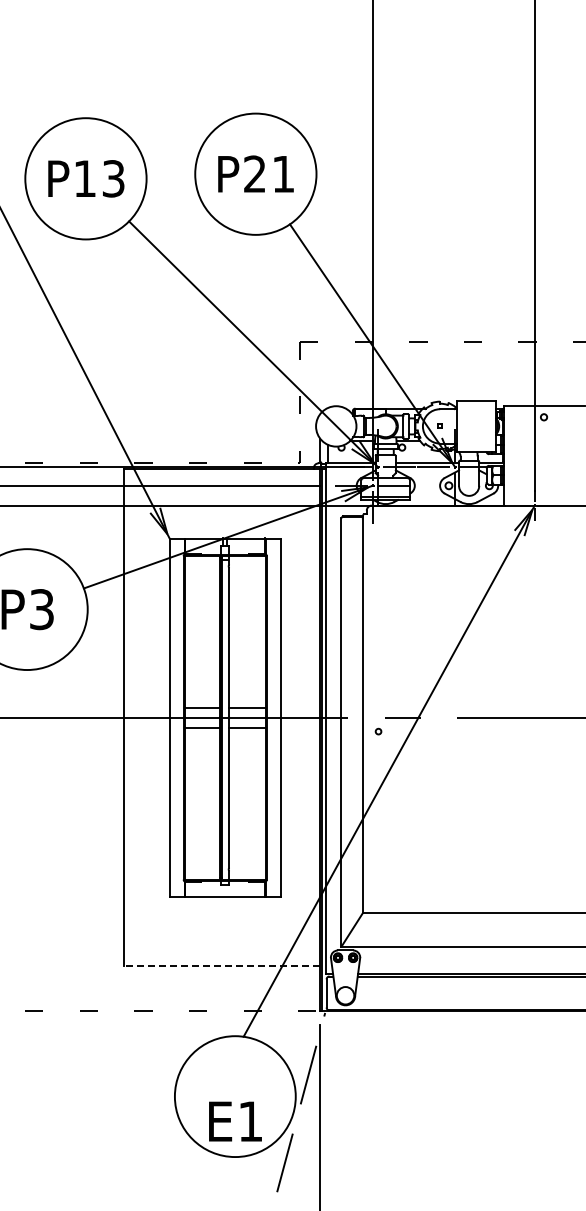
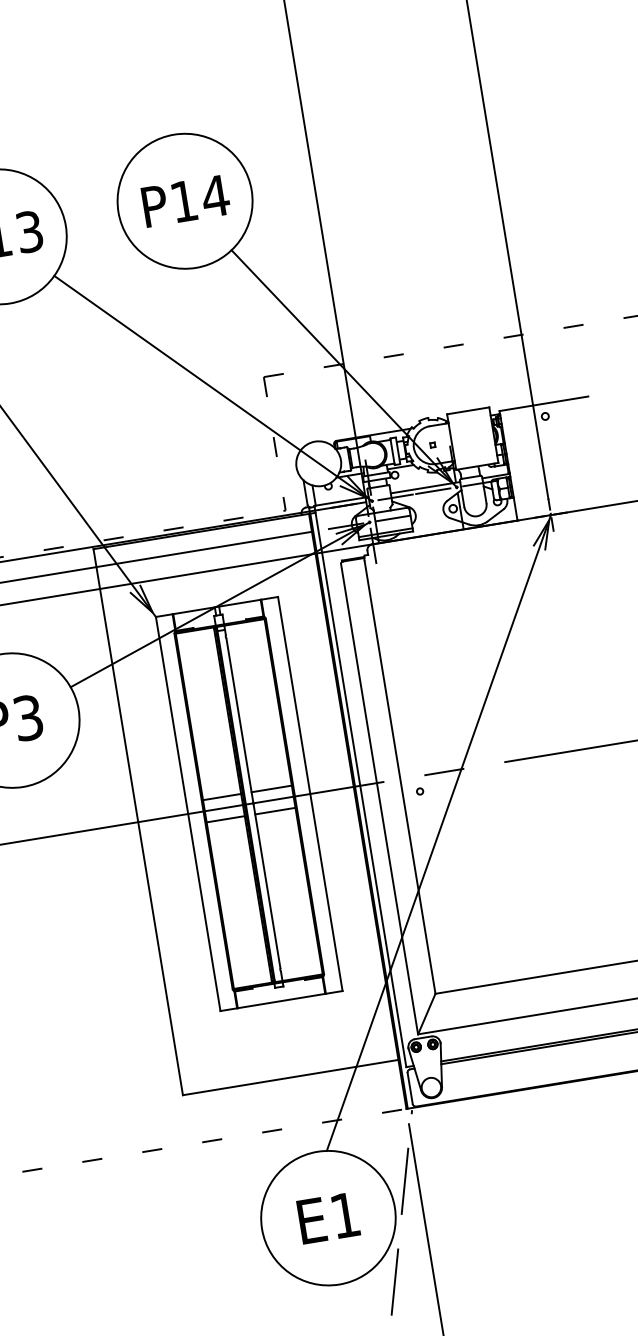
text: (269, 173) -> (199, 198), P21 -> P14
line: (221, 966) -> (289, 1077), dashed -> solid
text: (235, 1121) -> (328, 1218), moved

